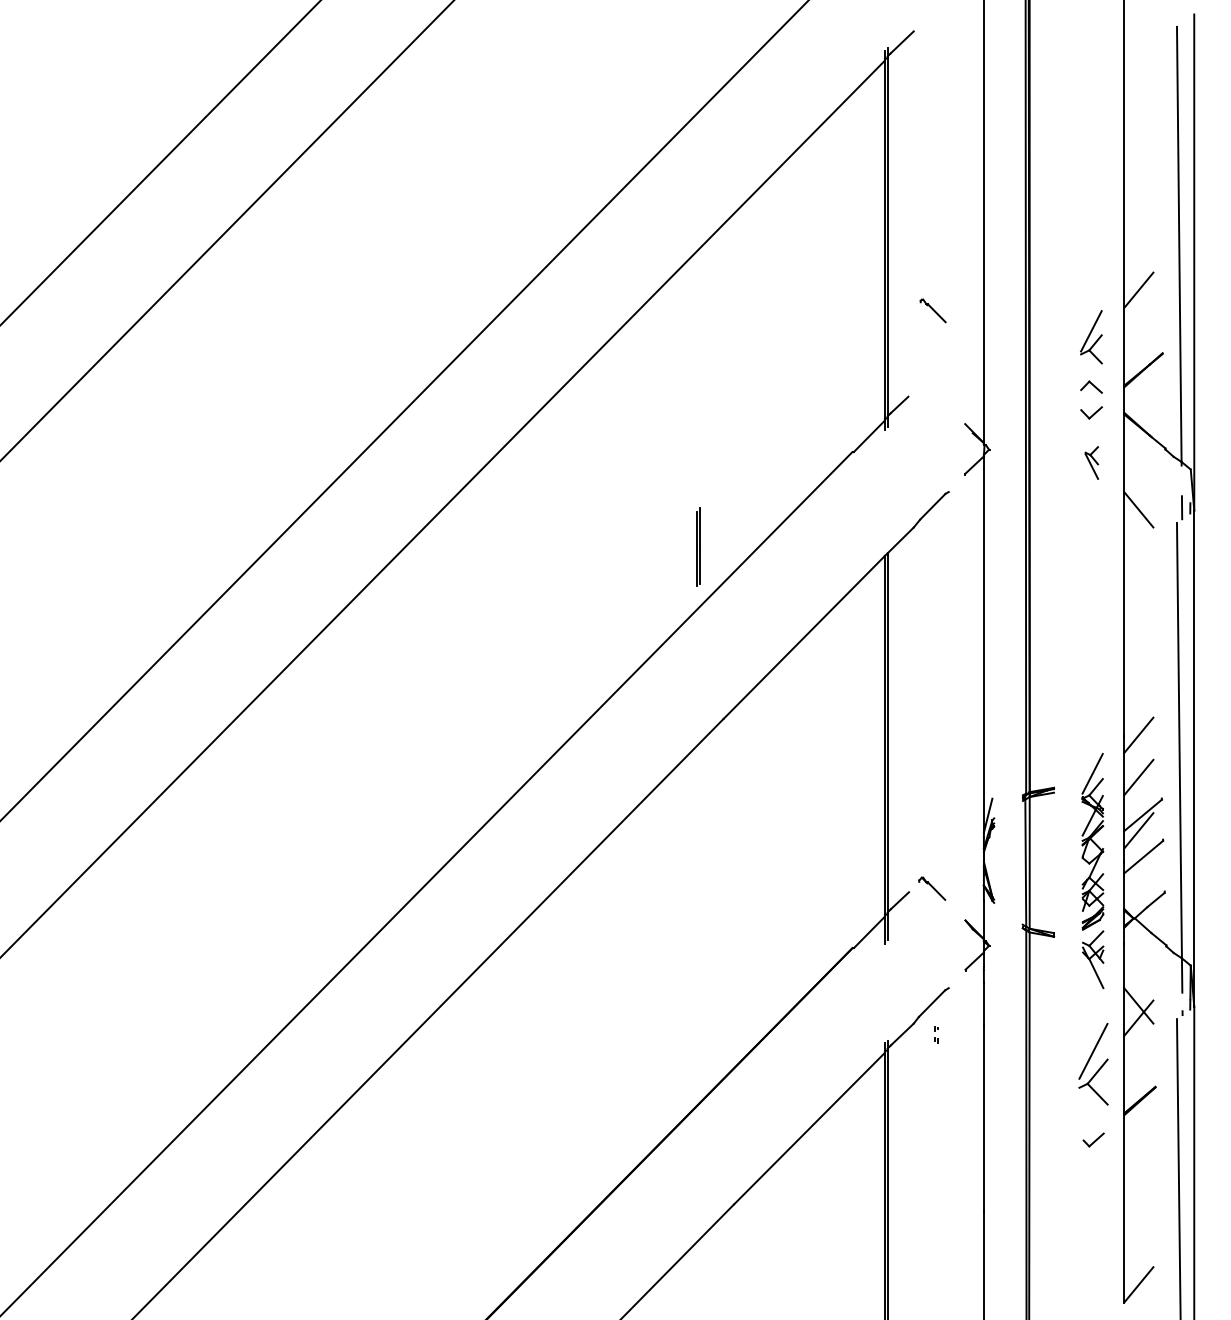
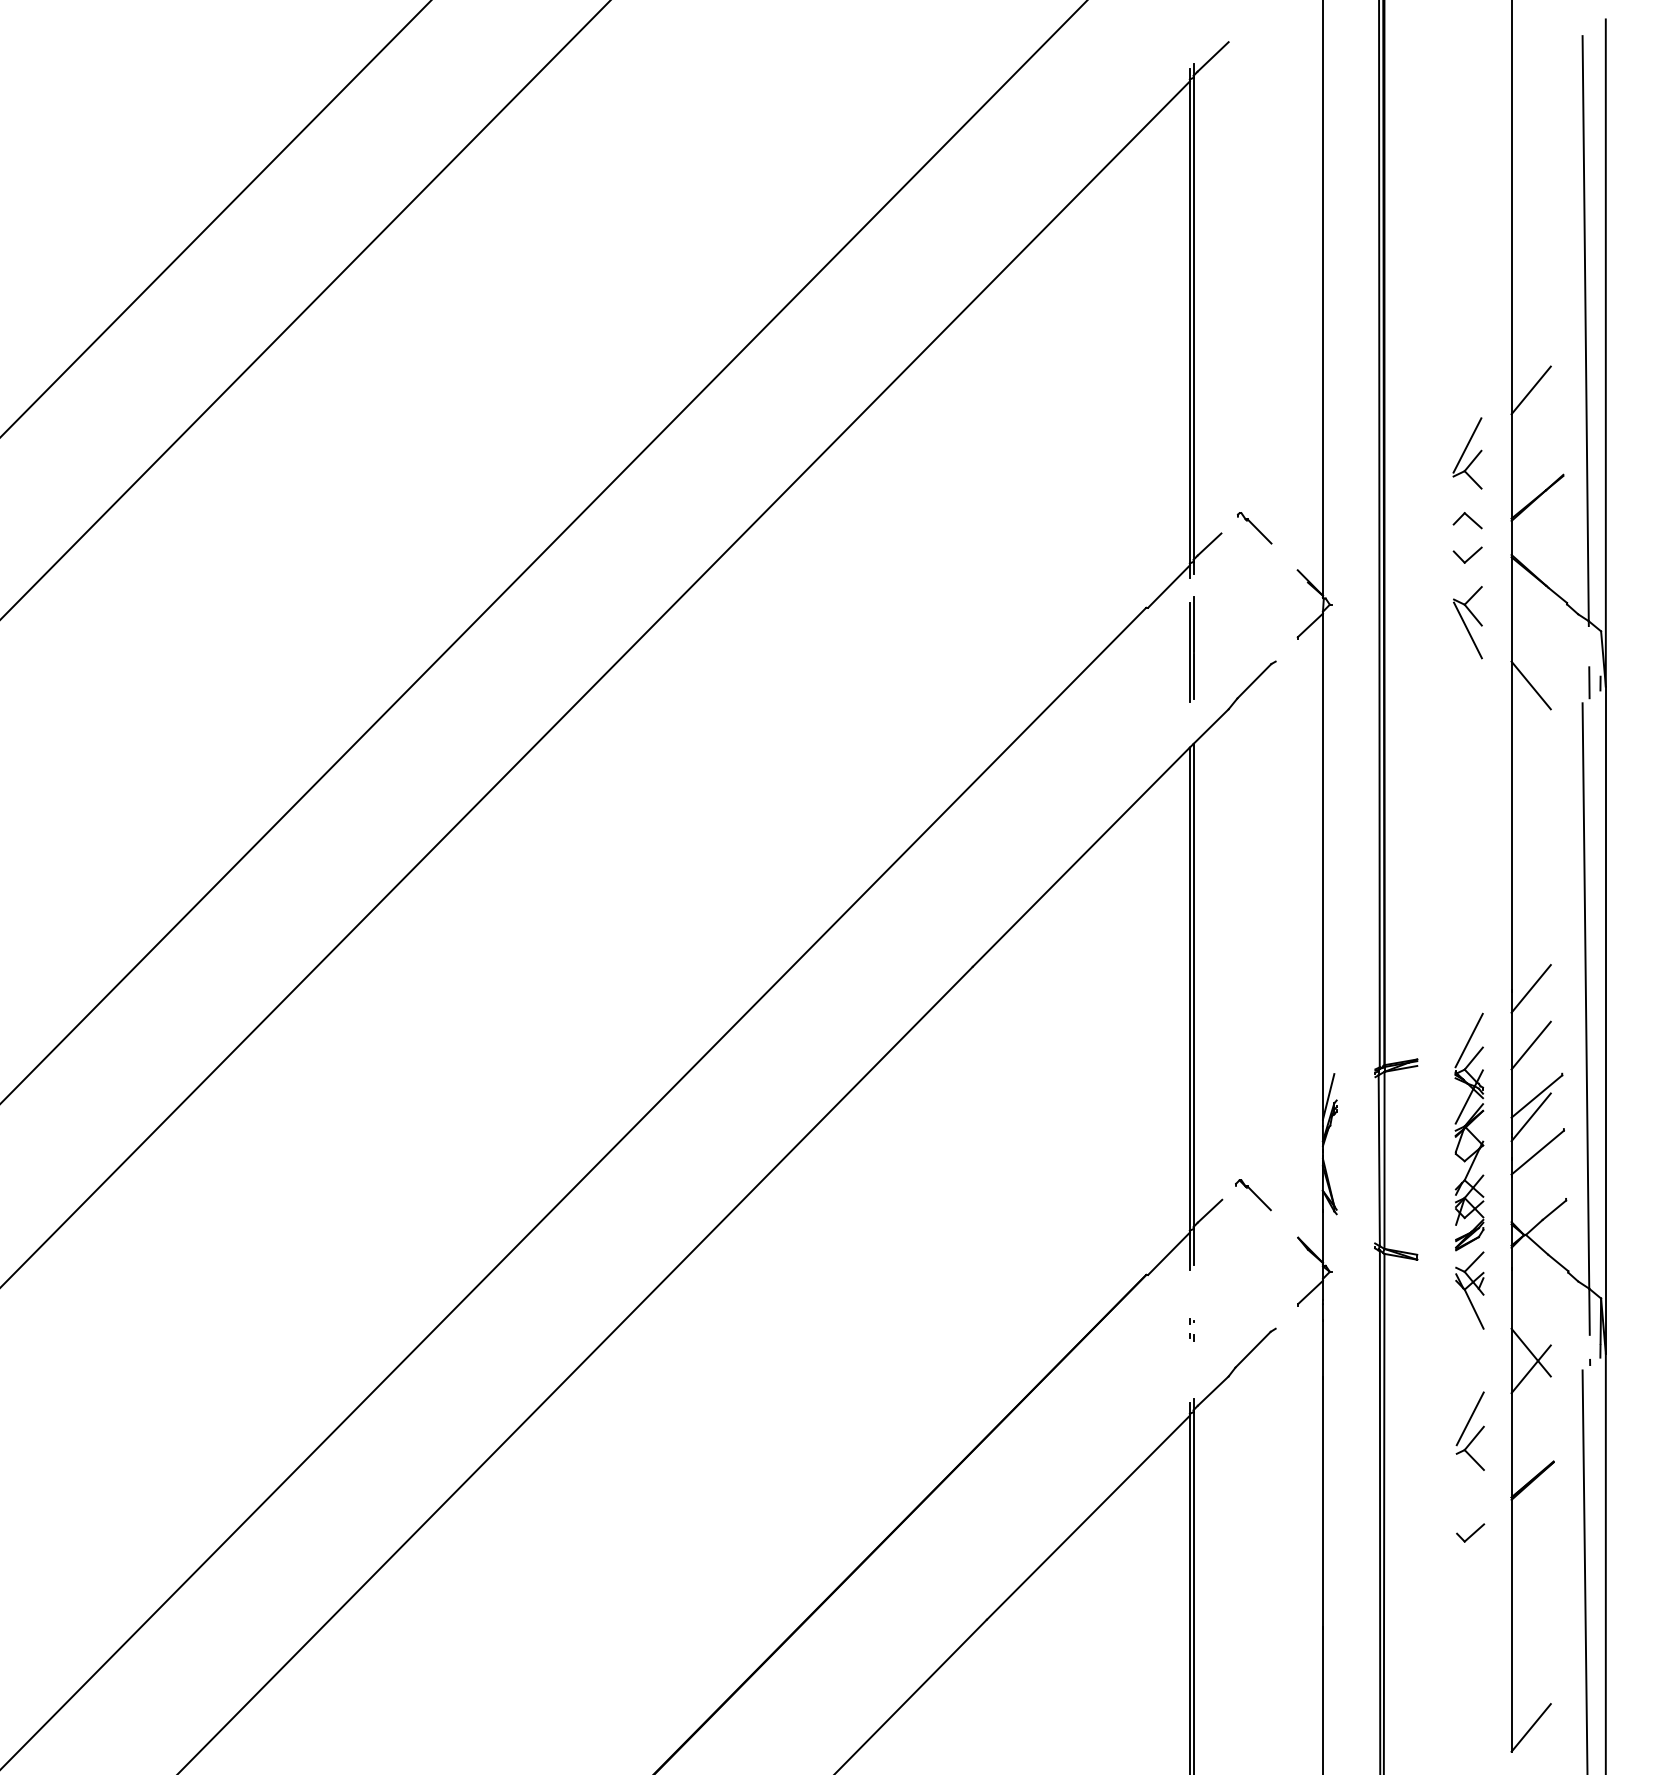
part: (932, 310) -> (1253, 527), moved
part: (1091, 462) -> (1467, 621), size x1.67
line: (697, 546) -> (1190, 648), moved
part: (936, 1034) -> (1191, 1329), moved
part: (1093, 1064) -> (1470, 1431), size x0.71

